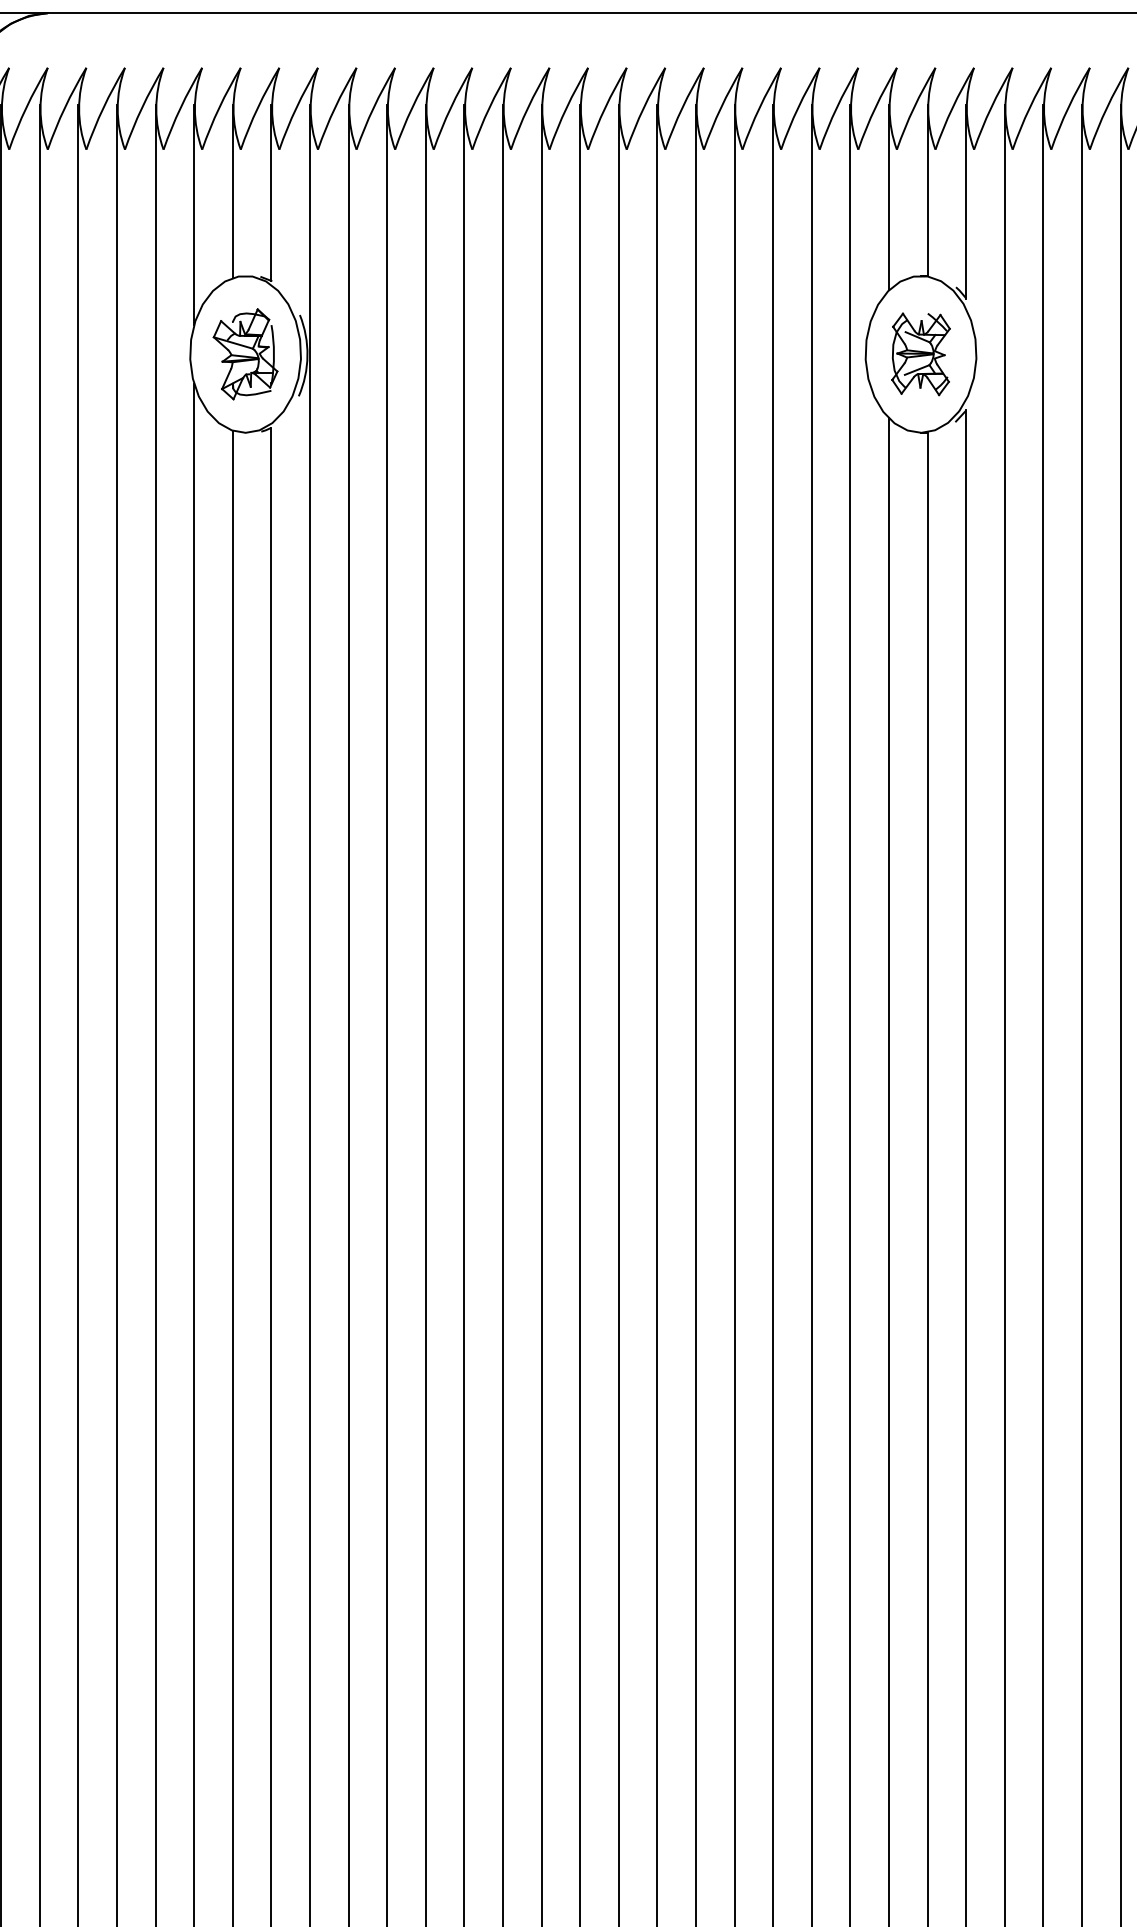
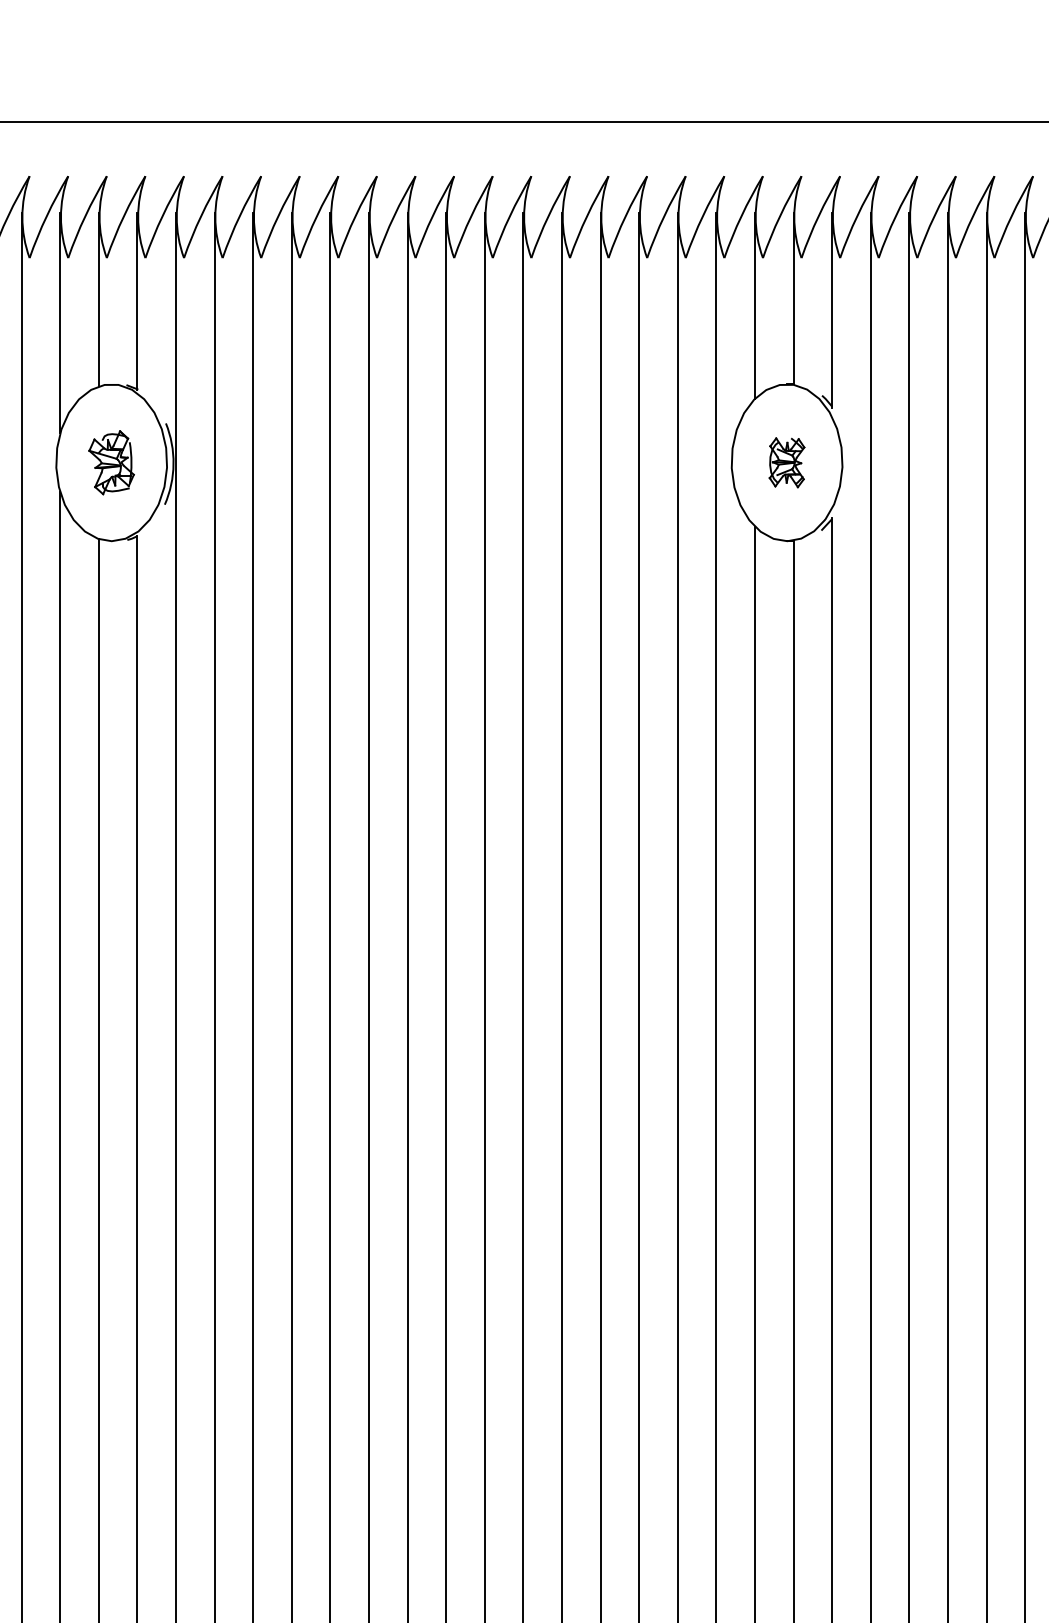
part: (245, 354) -> (111, 462), size x0.7
part: (920, 354) -> (786, 462), size x0.6

